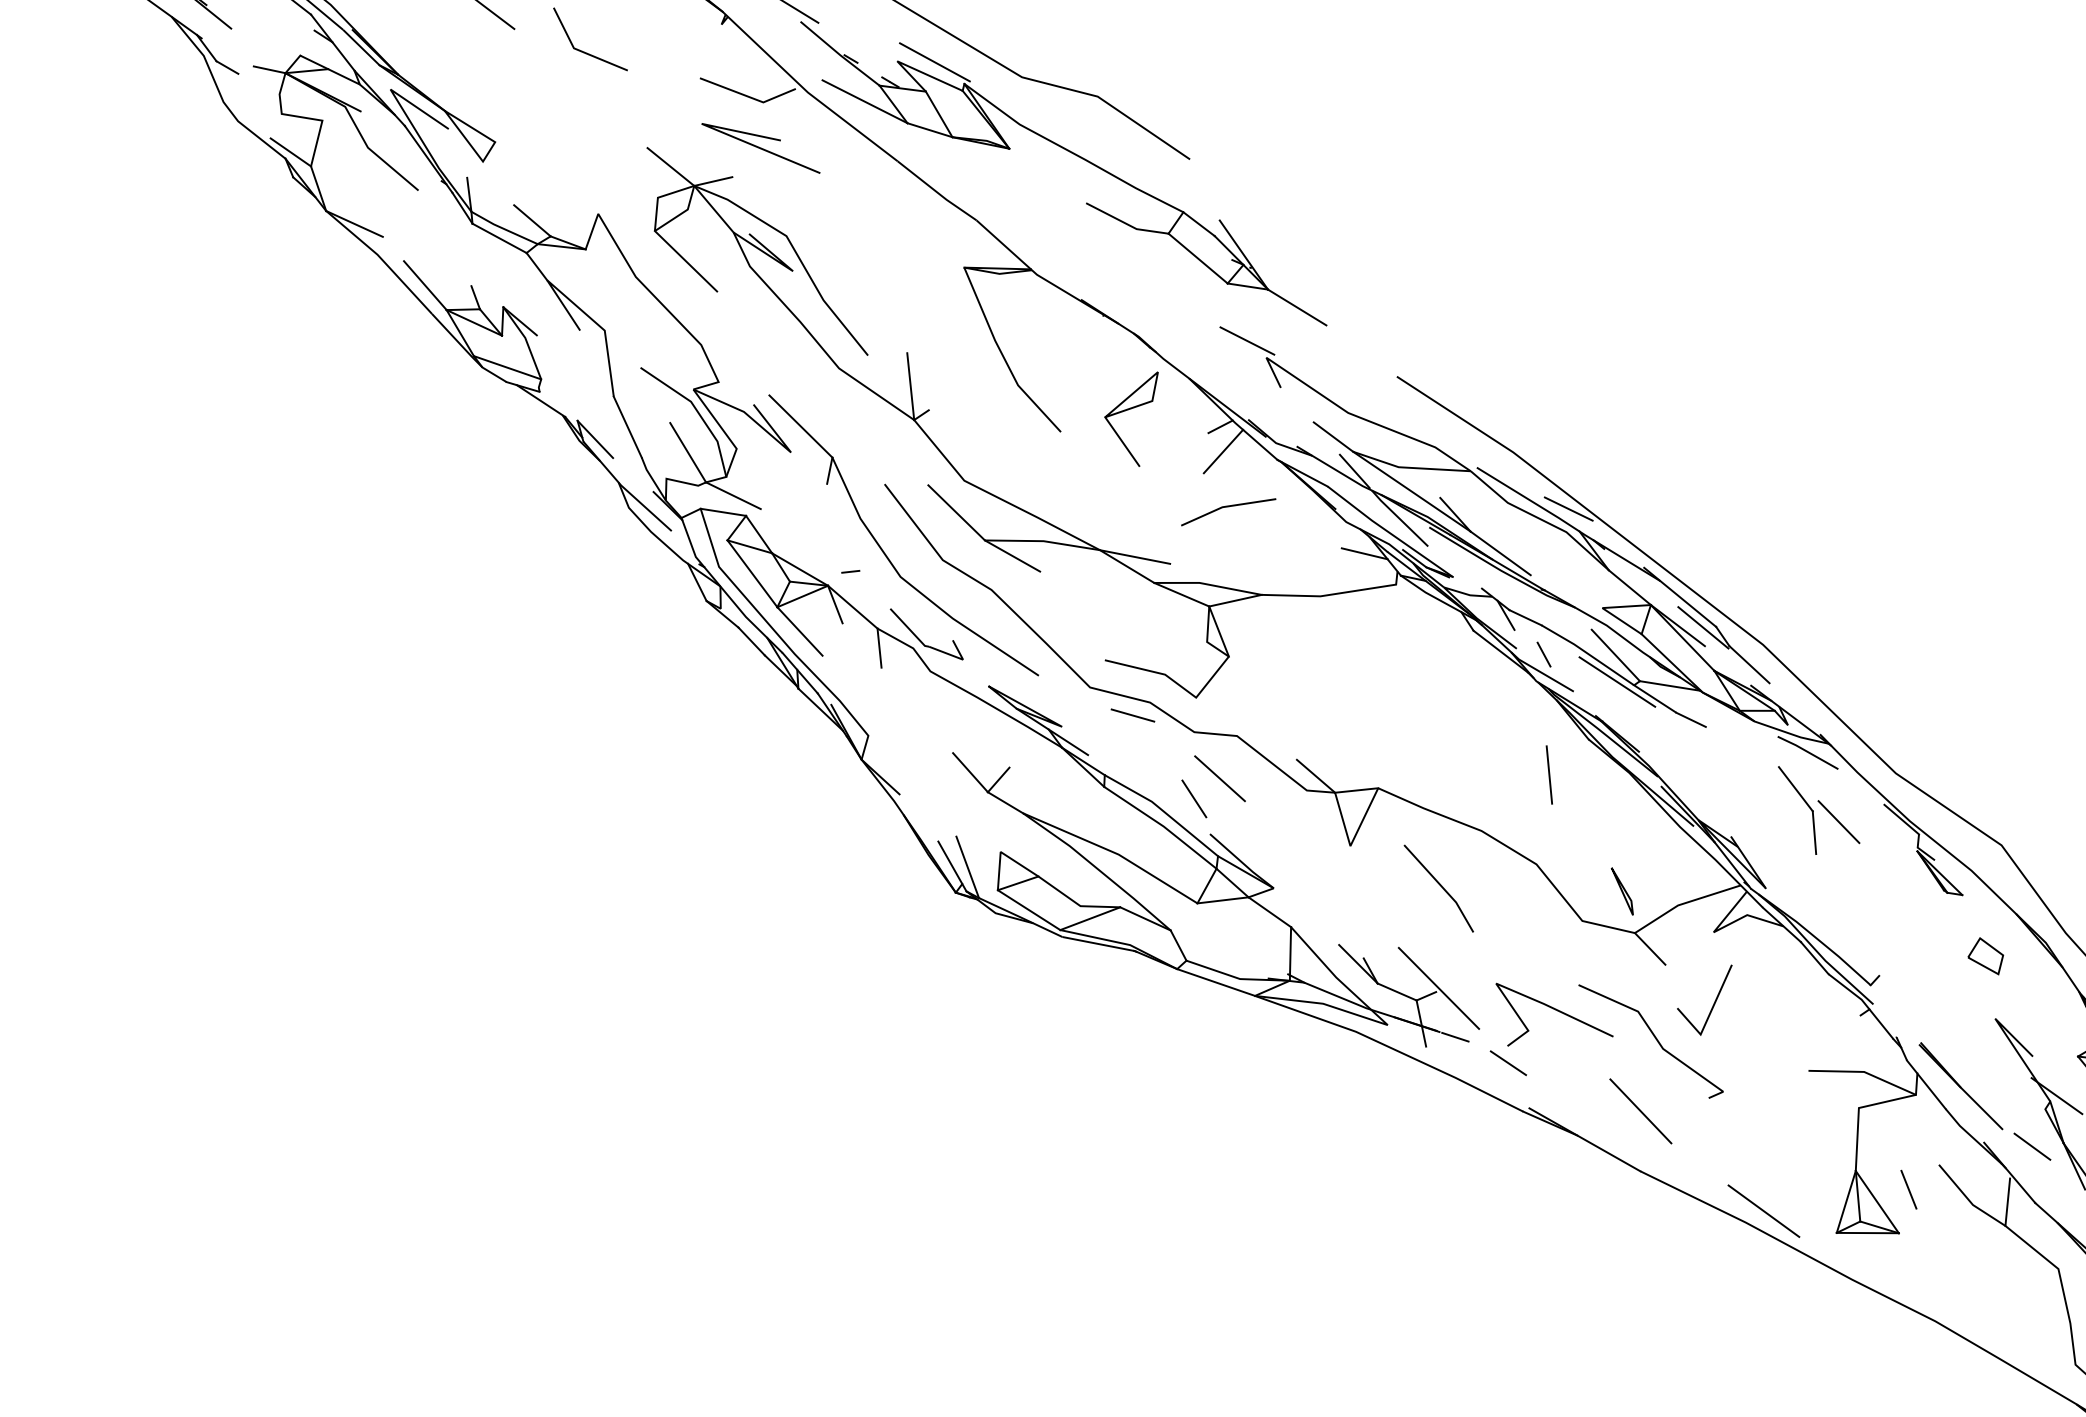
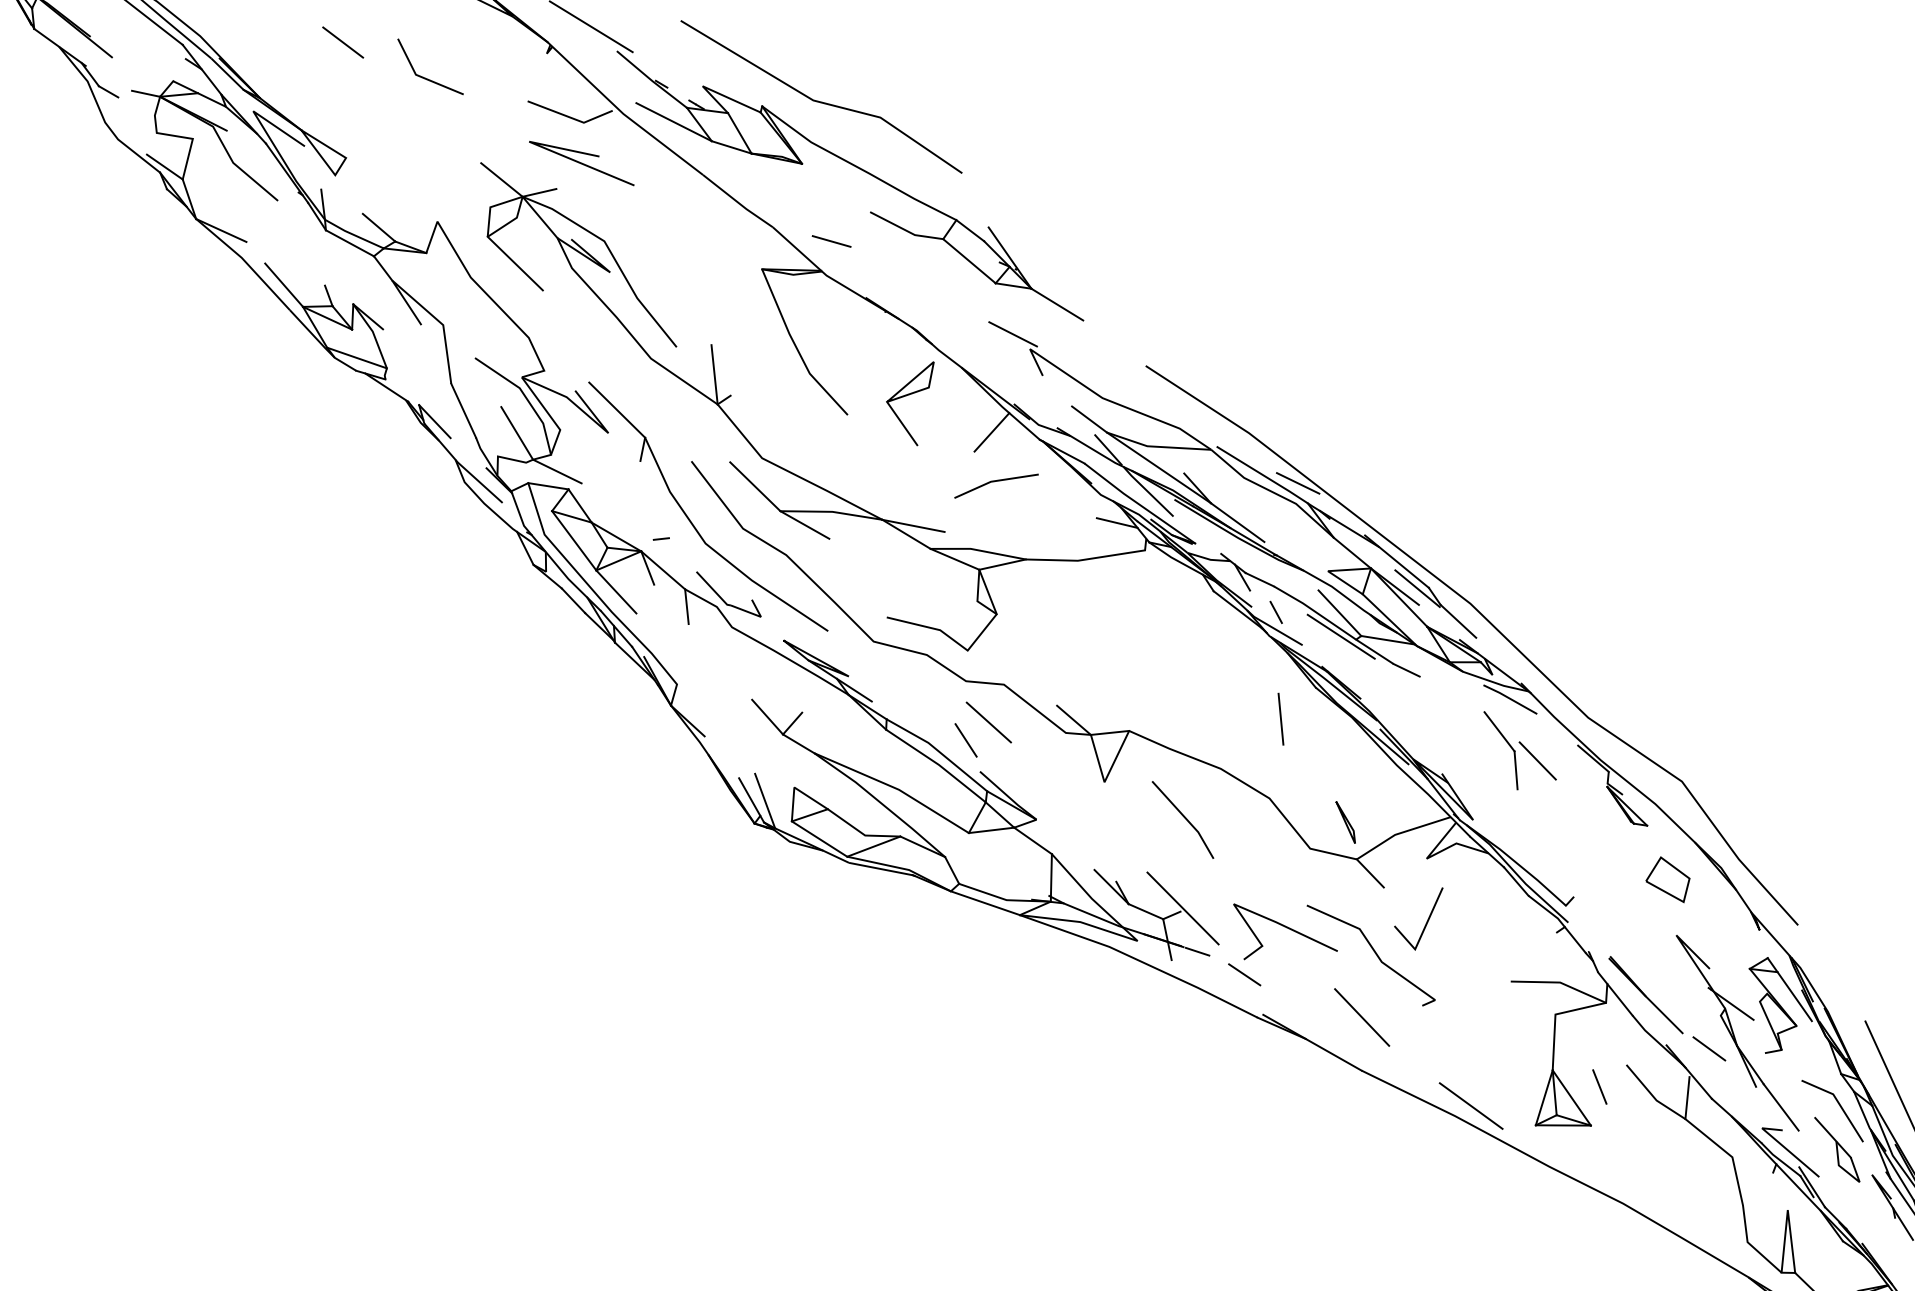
line: (935, 62) -> (736, 87), removed
line: (1220, 425) -> (989, 409), removed
line: (1132, 715) -> (831, 241), moved
part: (1985, 956) -> (1667, 880), size x1.4

